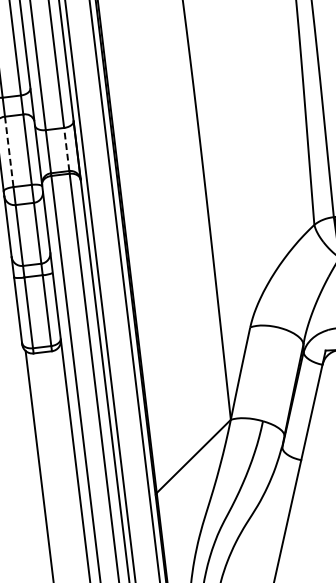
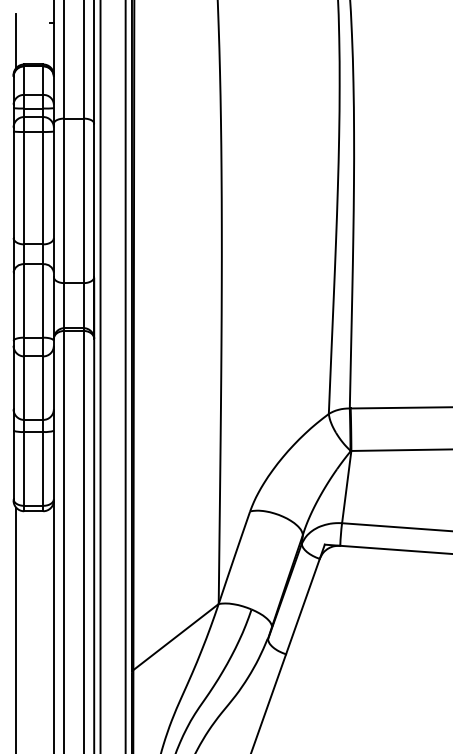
line: (66, 149) -> (83, 305), dashed -> solid
line: (9, 151) -> (24, 300), dashed -> solid

